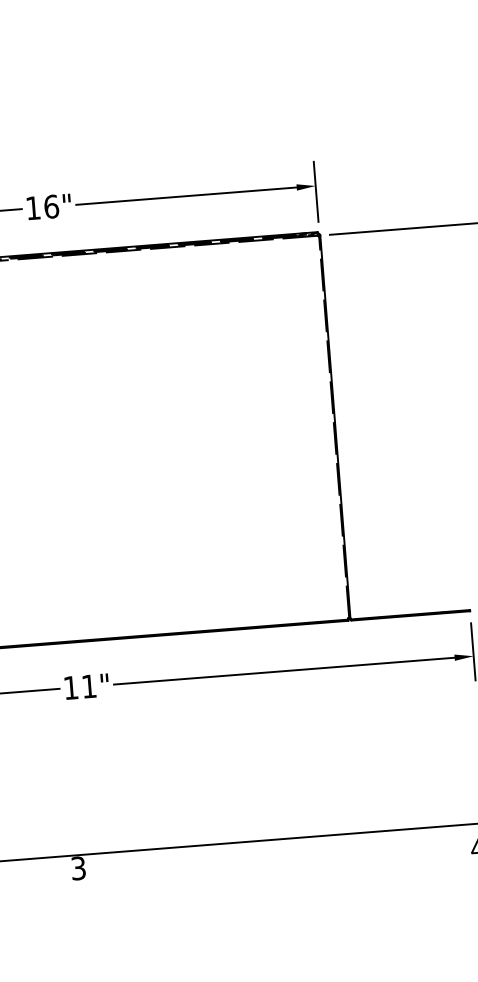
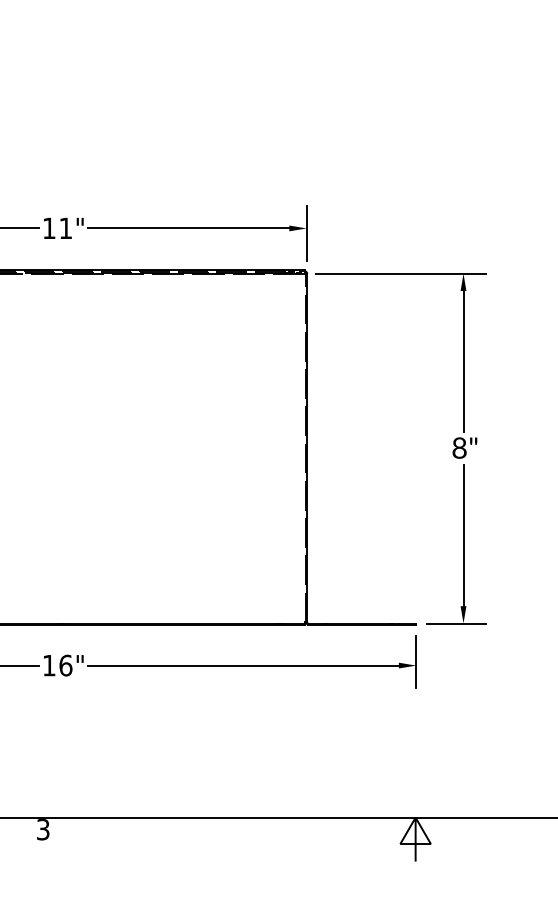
text: (51, 206) -> (65, 228), 16" -> 11"
text: (88, 686) -> (65, 665), 11" -> 16"

